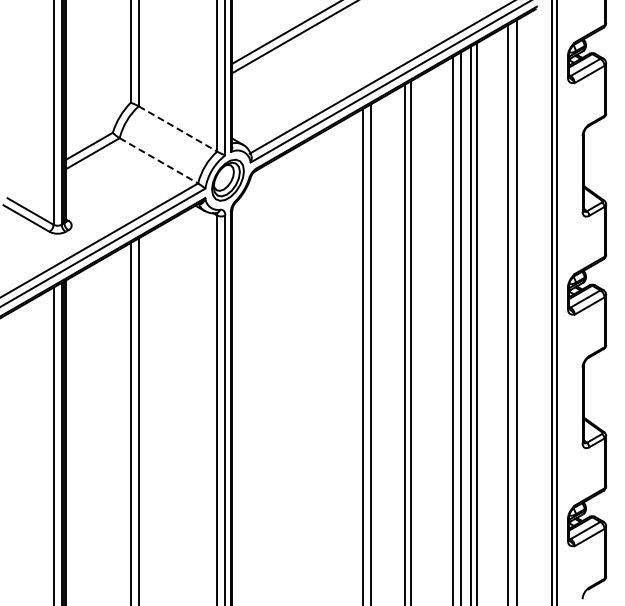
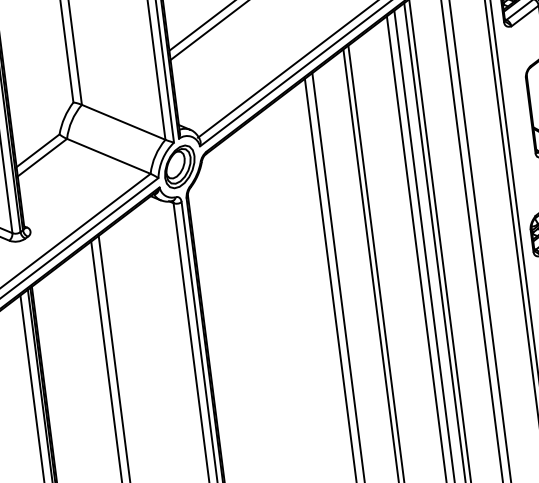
line: (178, 129) -> (124, 122), dashed -> solid
line: (159, 161) -> (109, 156), dashed -> solid

